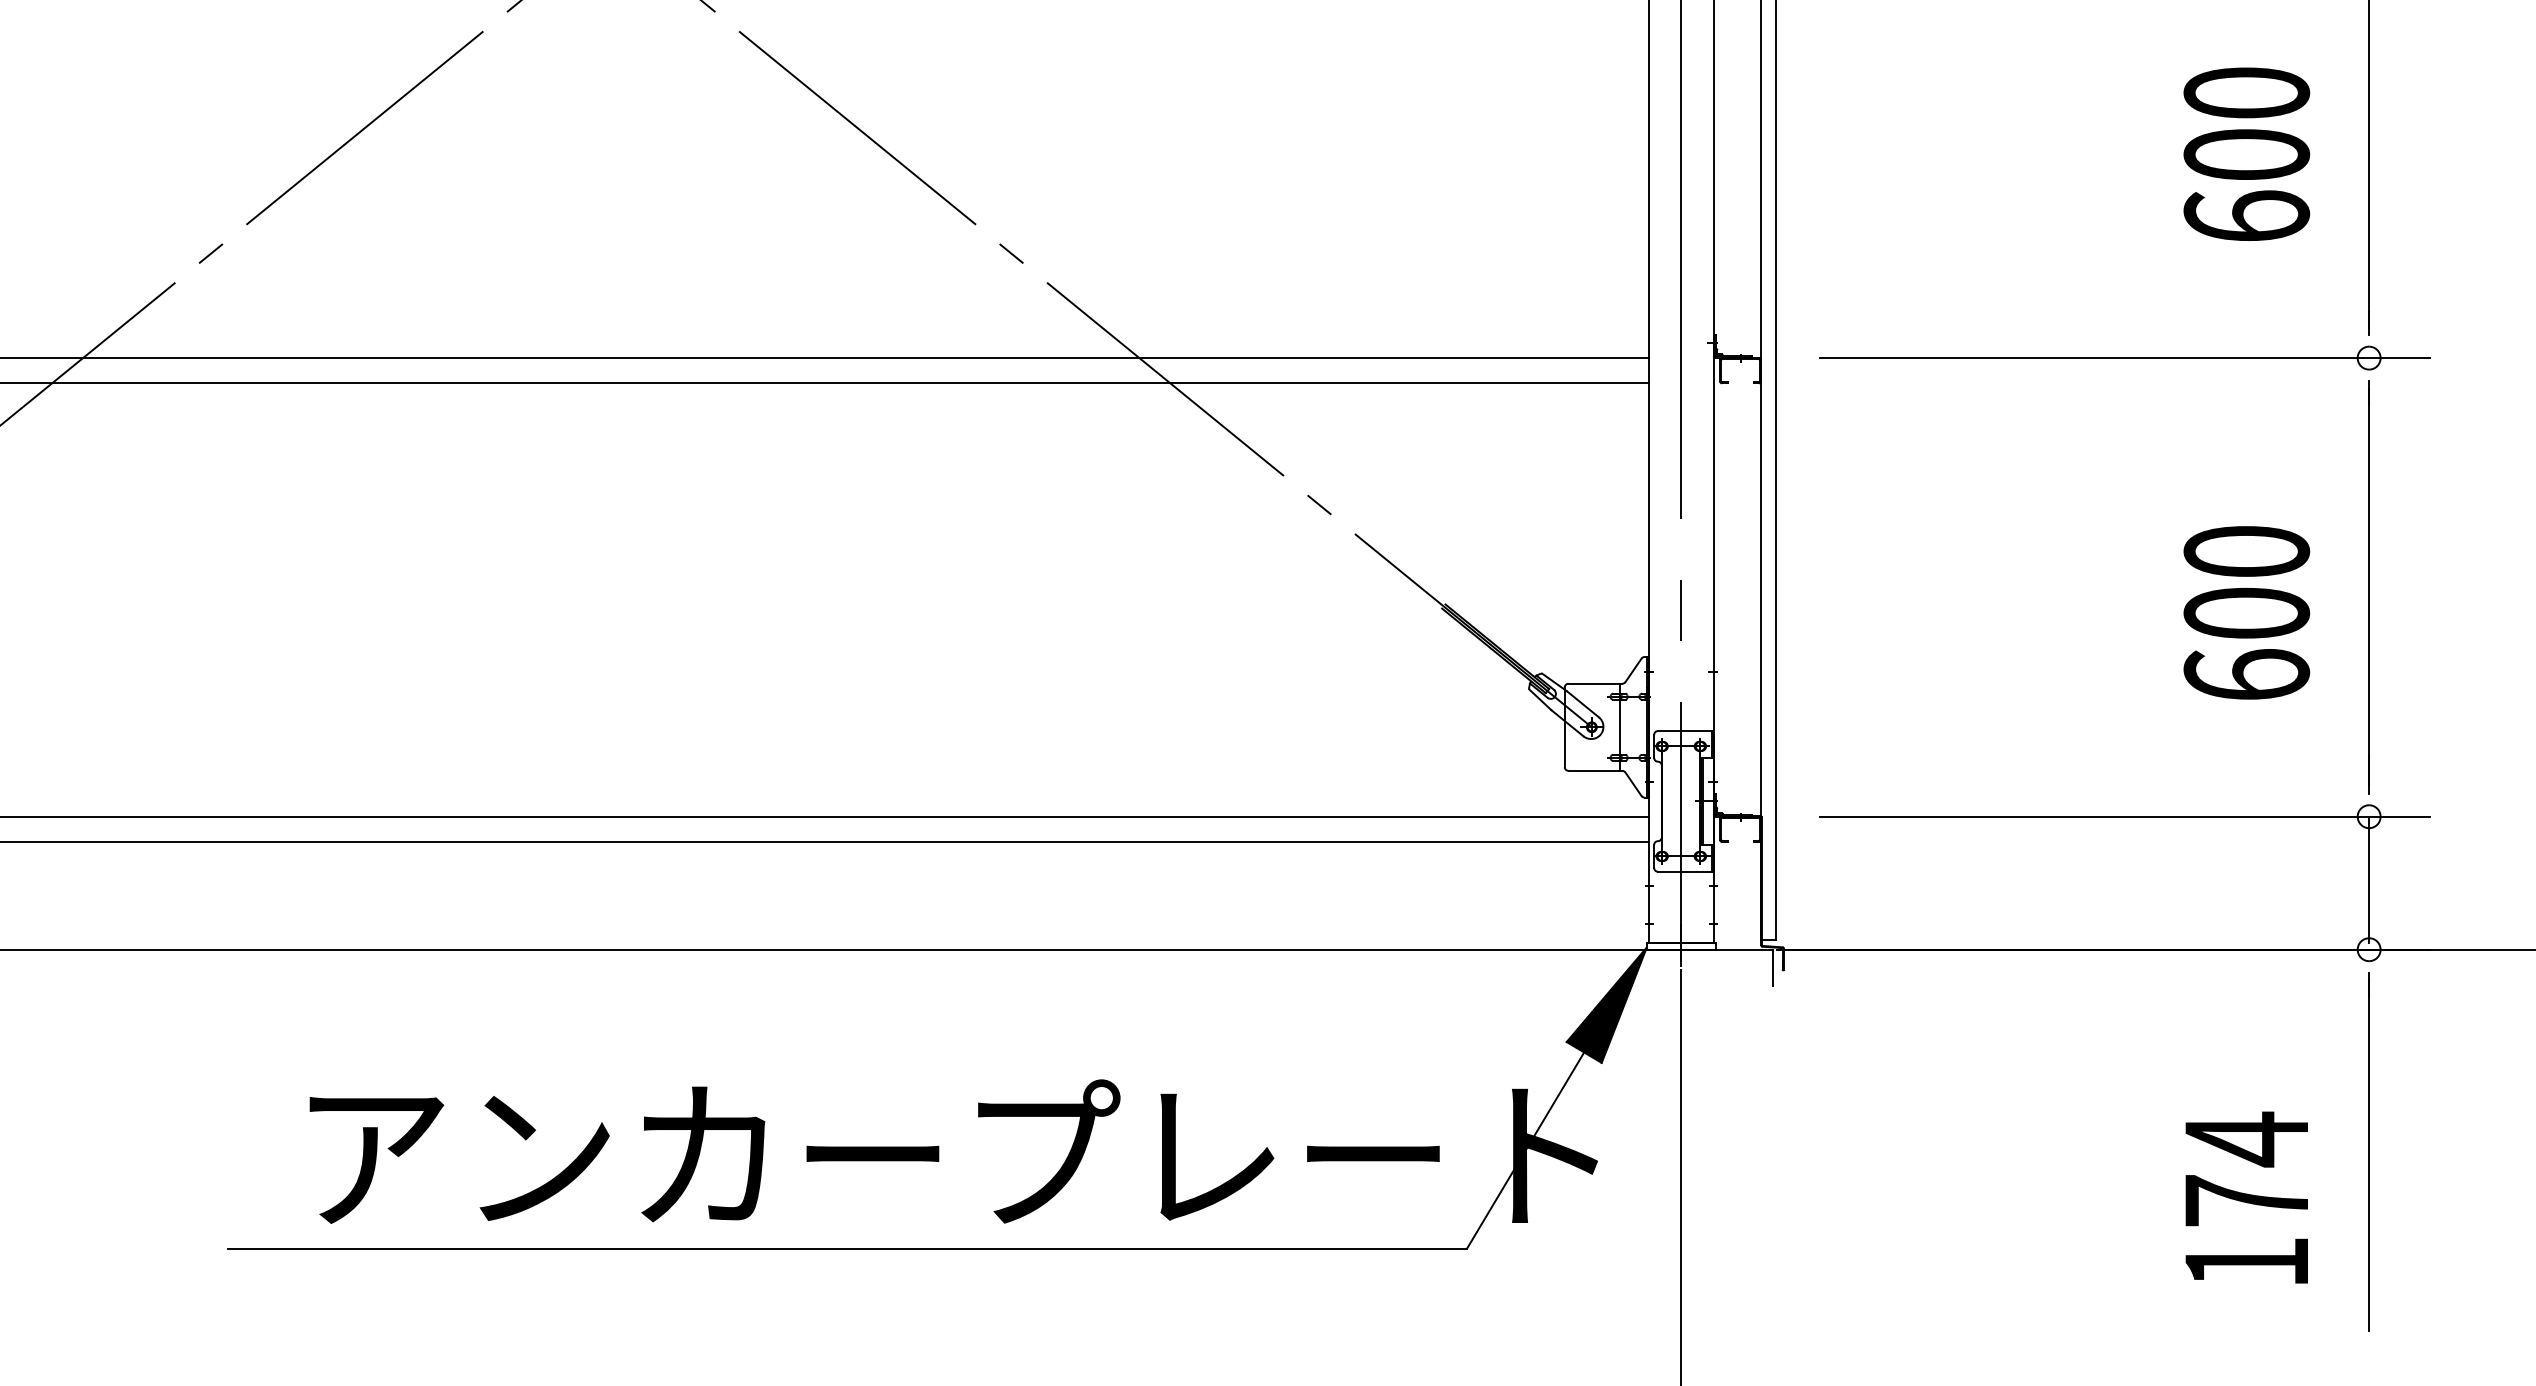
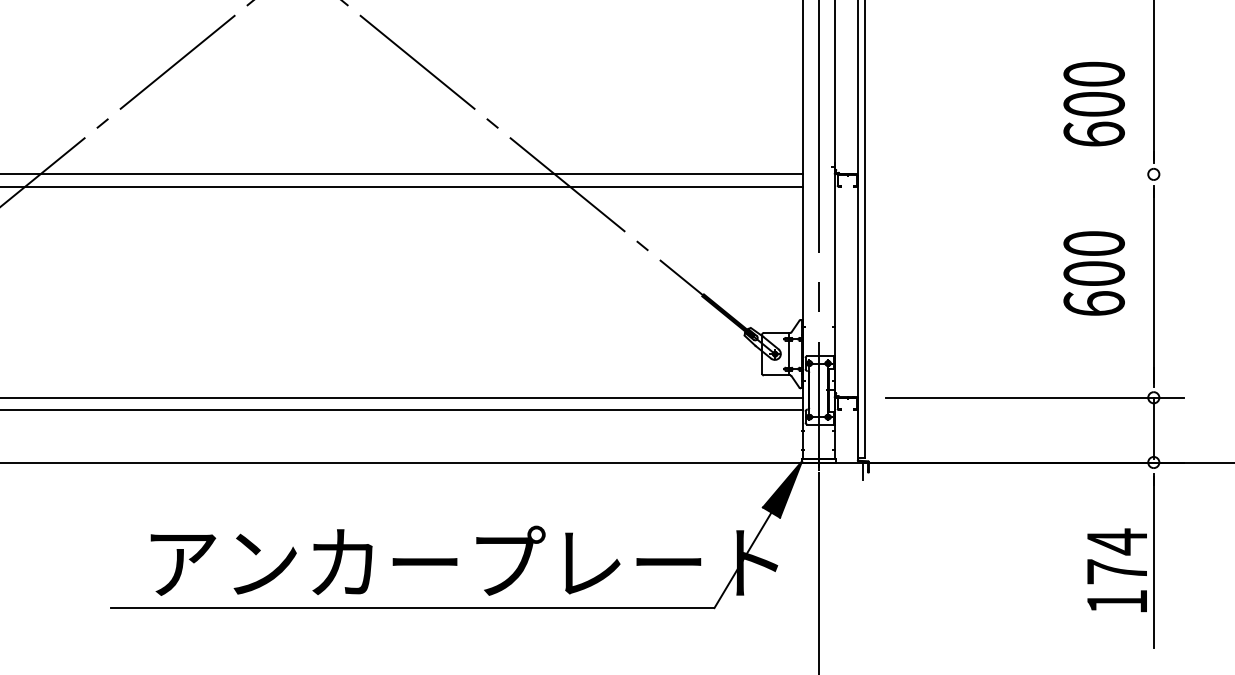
text: (2245, 155) -> (1093, 104), moved
line: (2124, 358) -> (1034, 174), removed
text: (2245, 612) -> (1093, 273), moved
text: (2245, 1198) -> (1116, 570), moved

